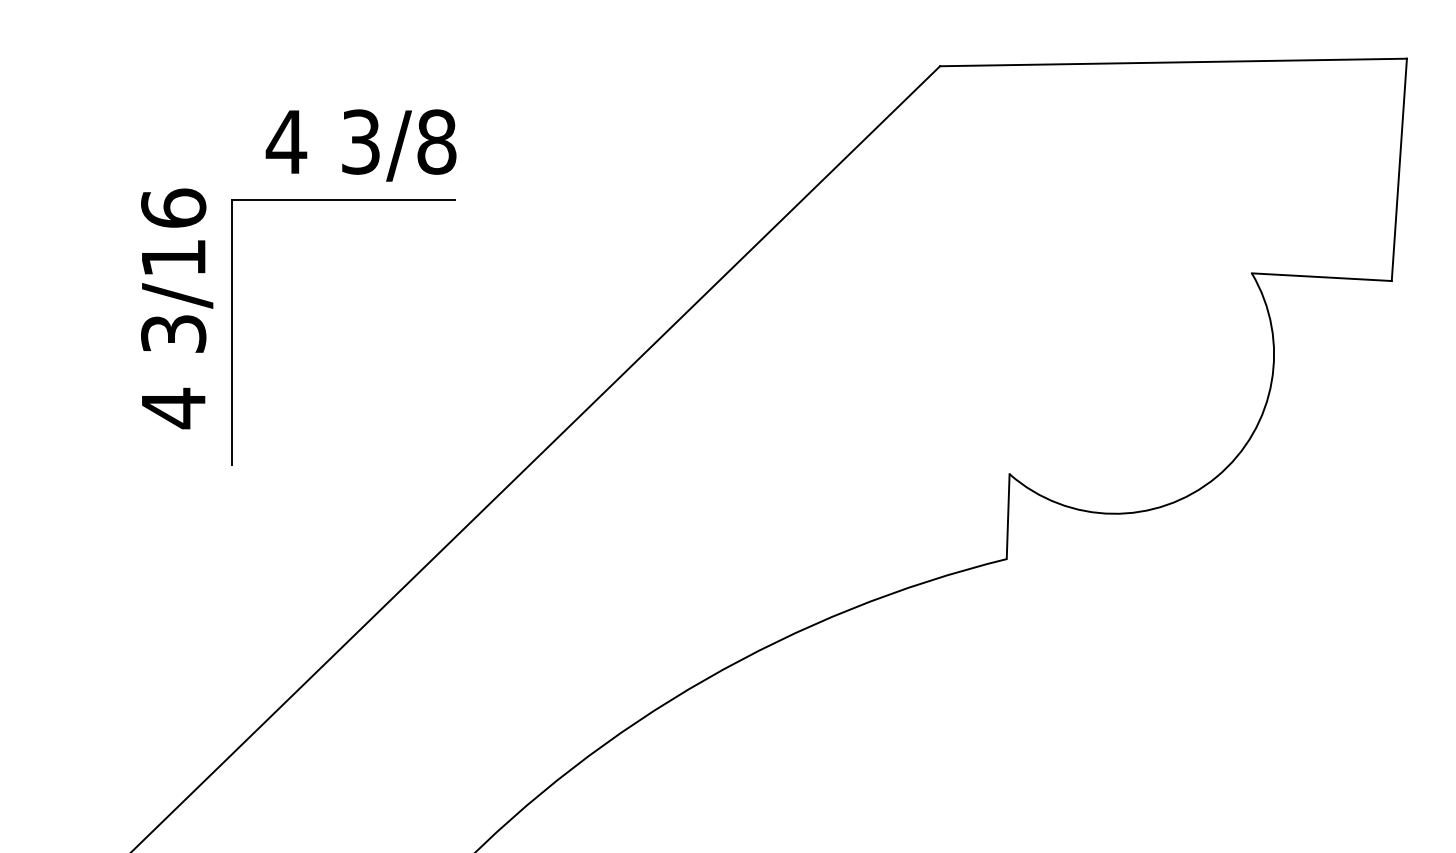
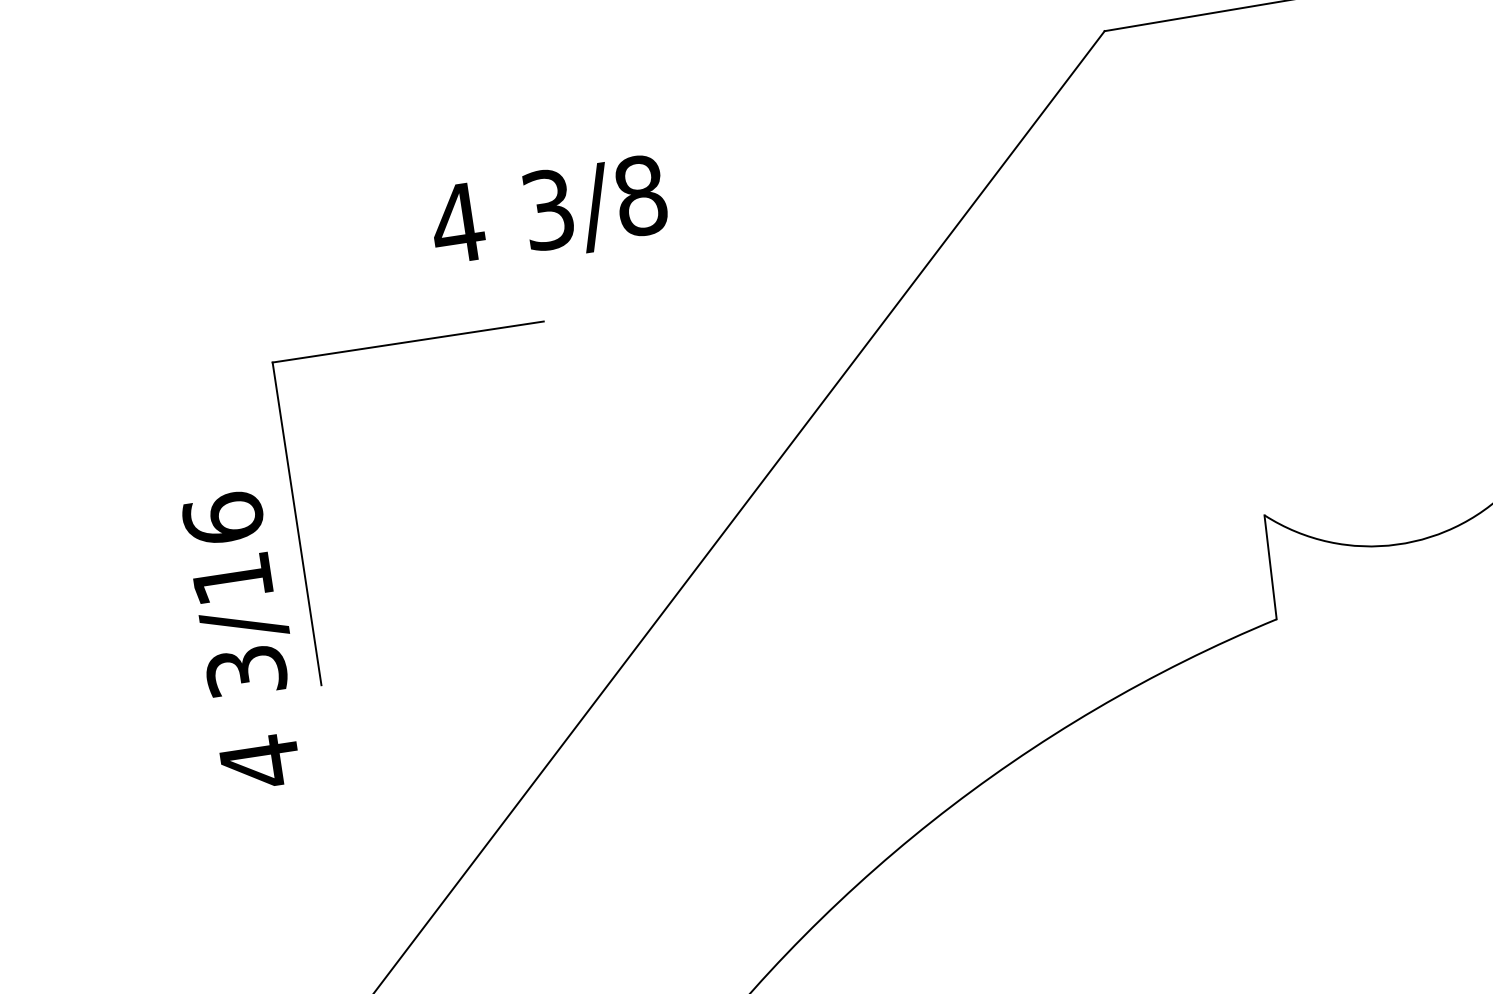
text: (360, 145) -> (548, 214), moved
text: (177, 308) -> (246, 639), moved
part: (232, 332) -> (297, 523), moved

